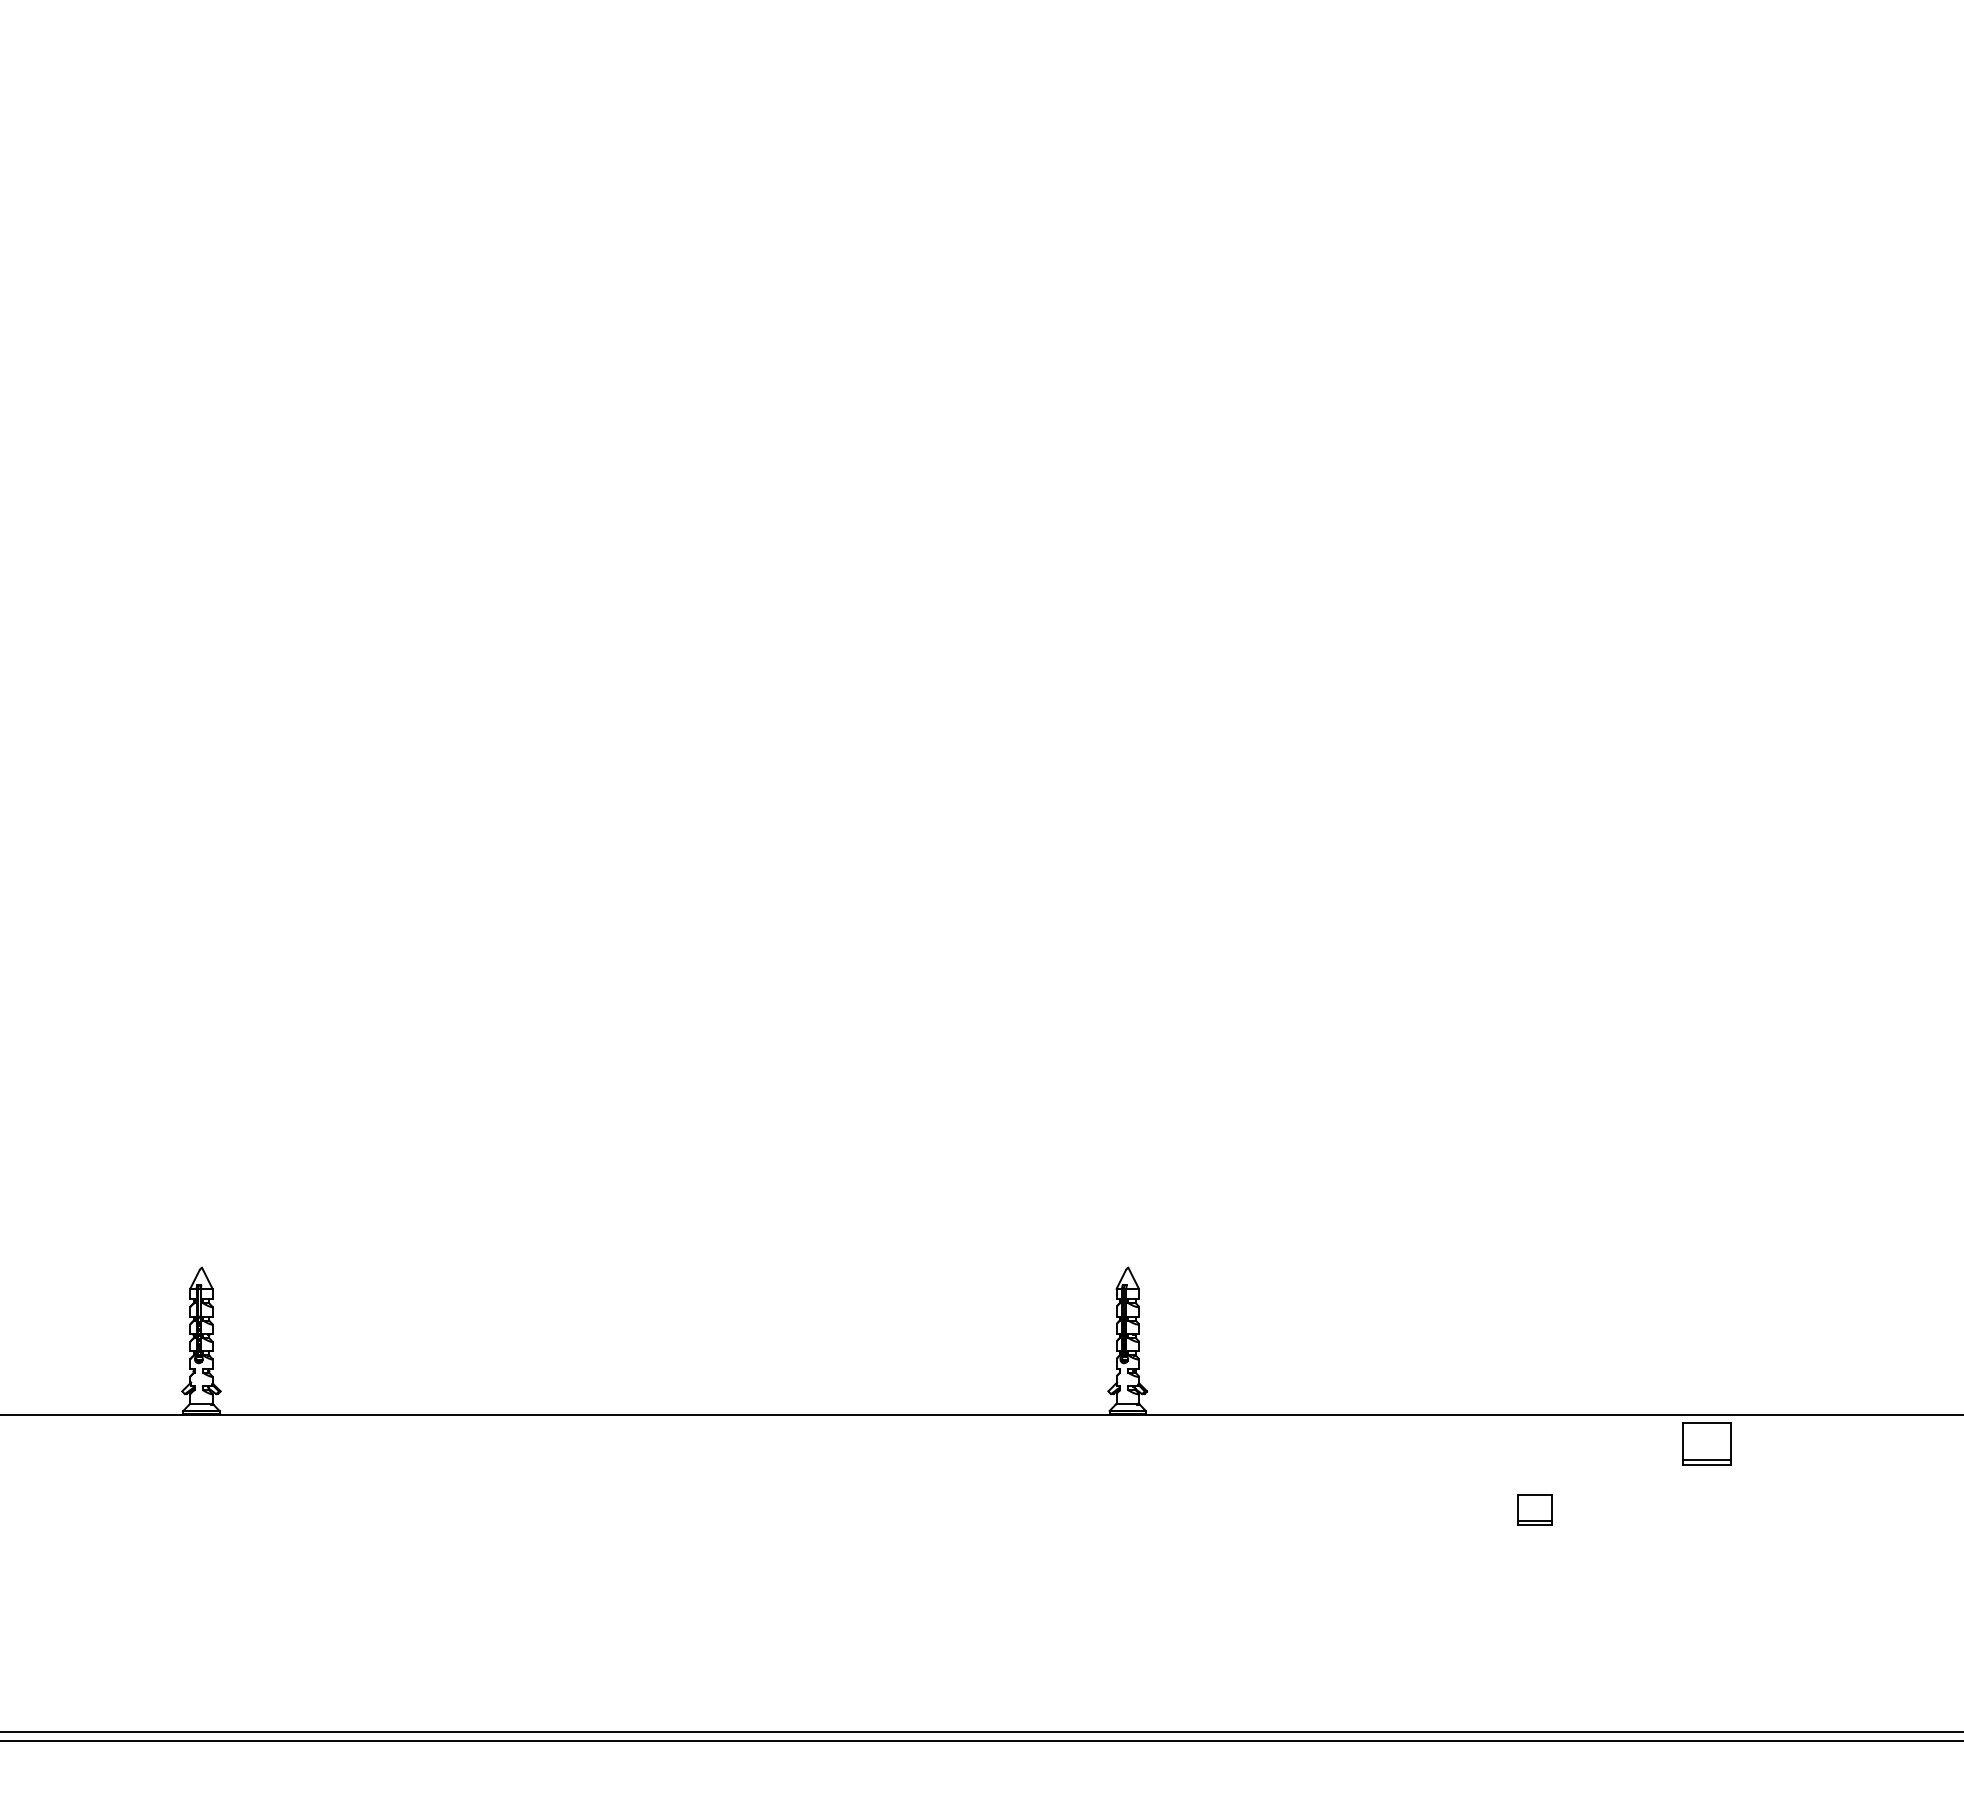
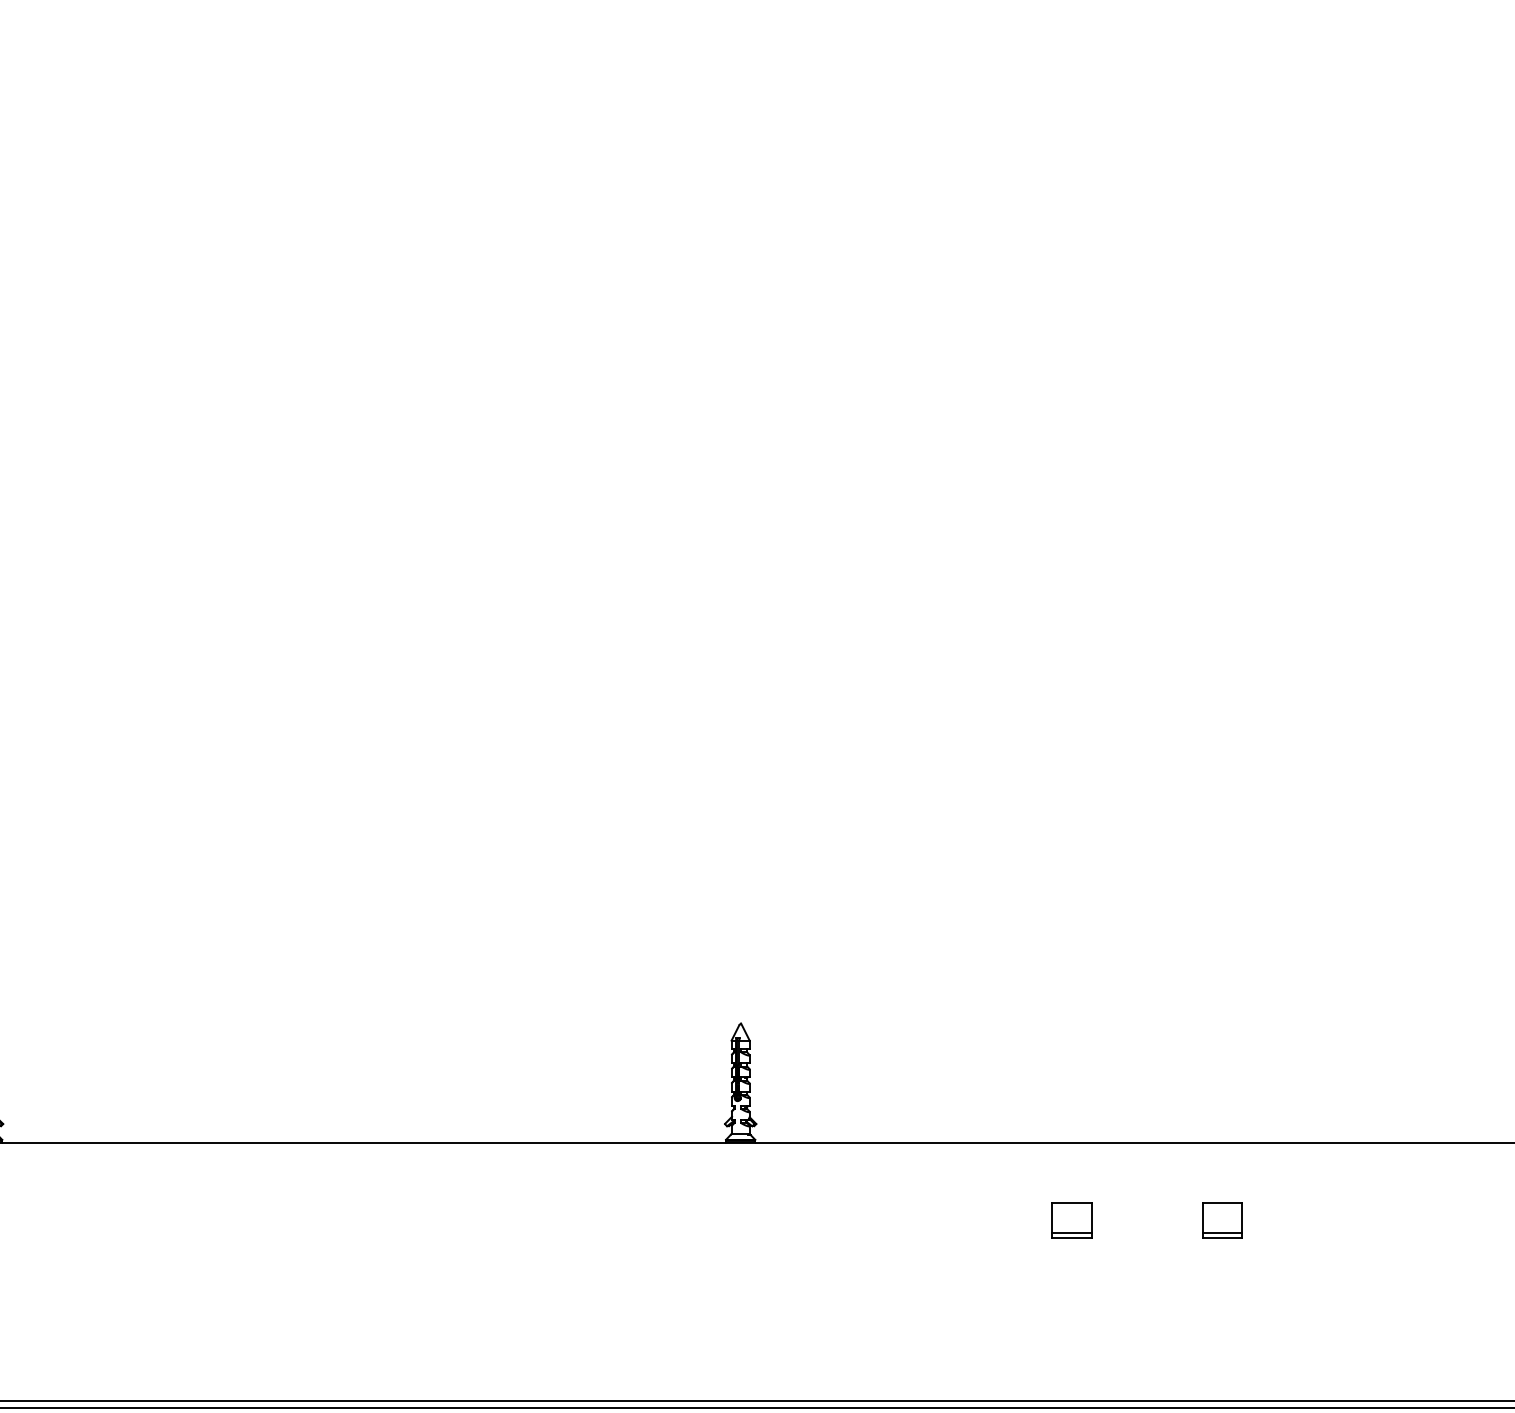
part: (1706, 1443) -> (1222, 1220), moved
part: (1534, 1509) -> (1071, 1220), size x1.43

